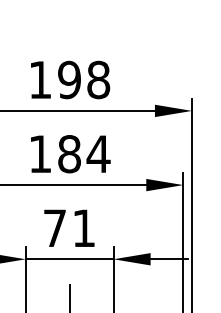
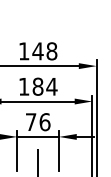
text: (68, 80) -> (37, 51), 198 -> 148
text: (83, 229) -> (44, 122), 71 -> 76

